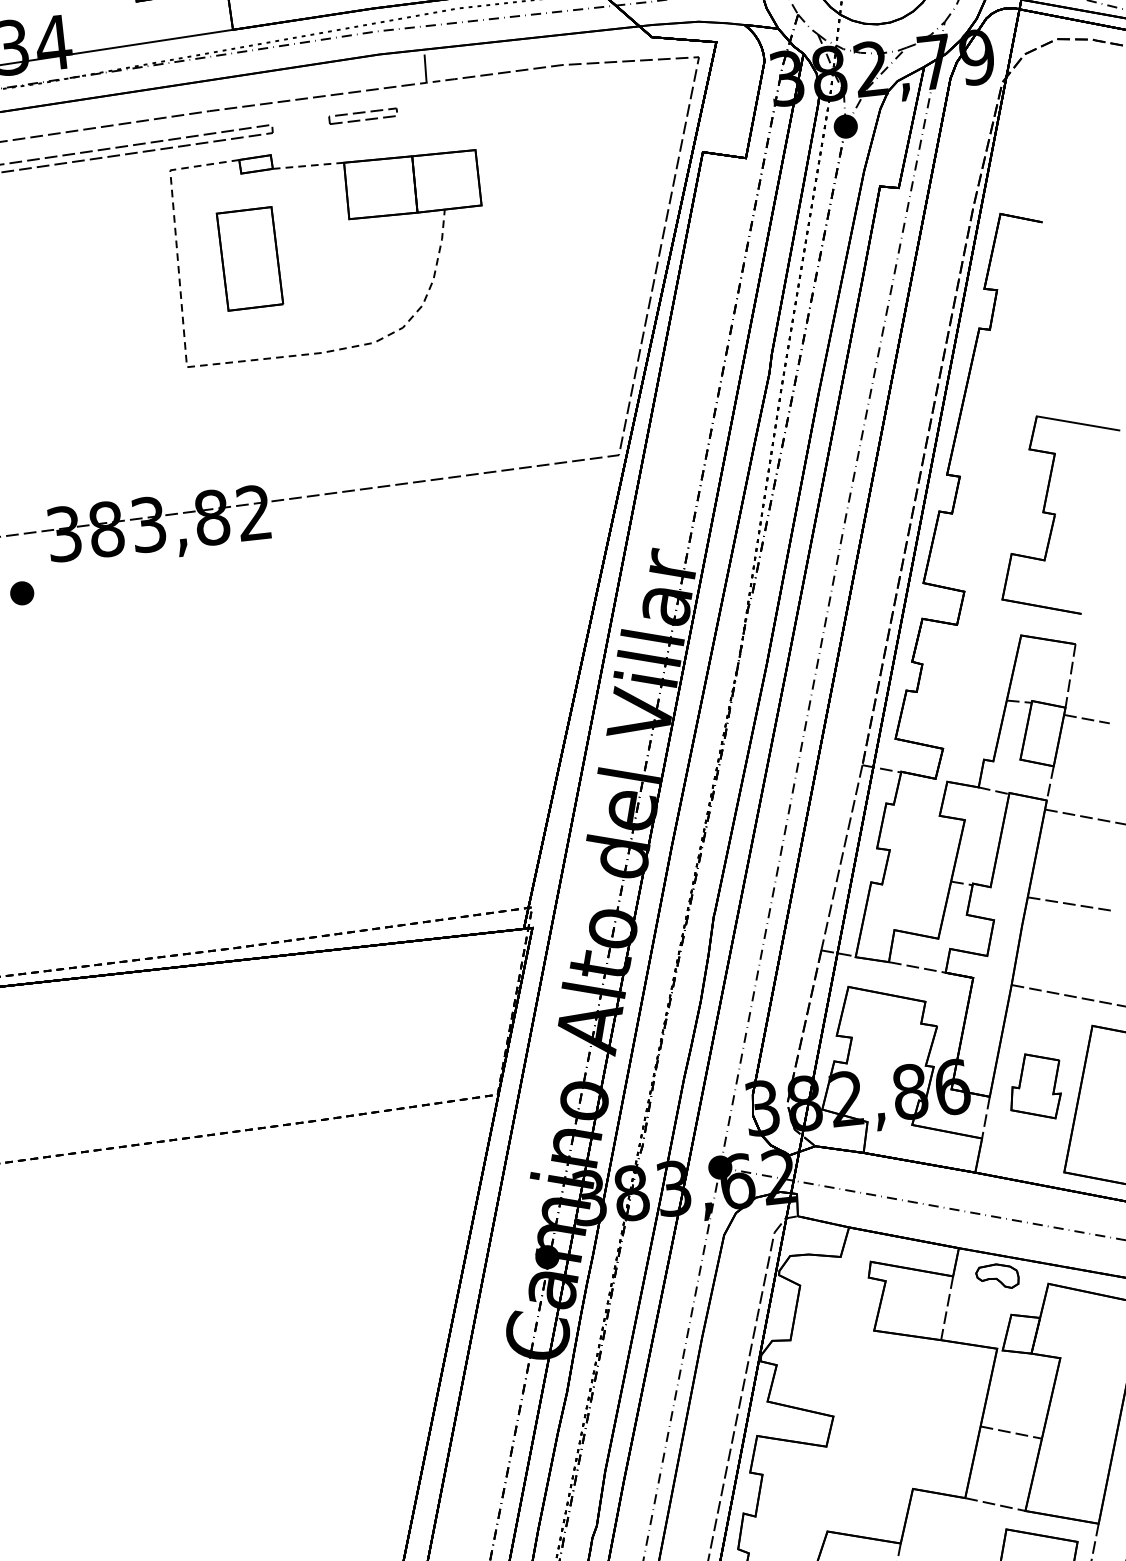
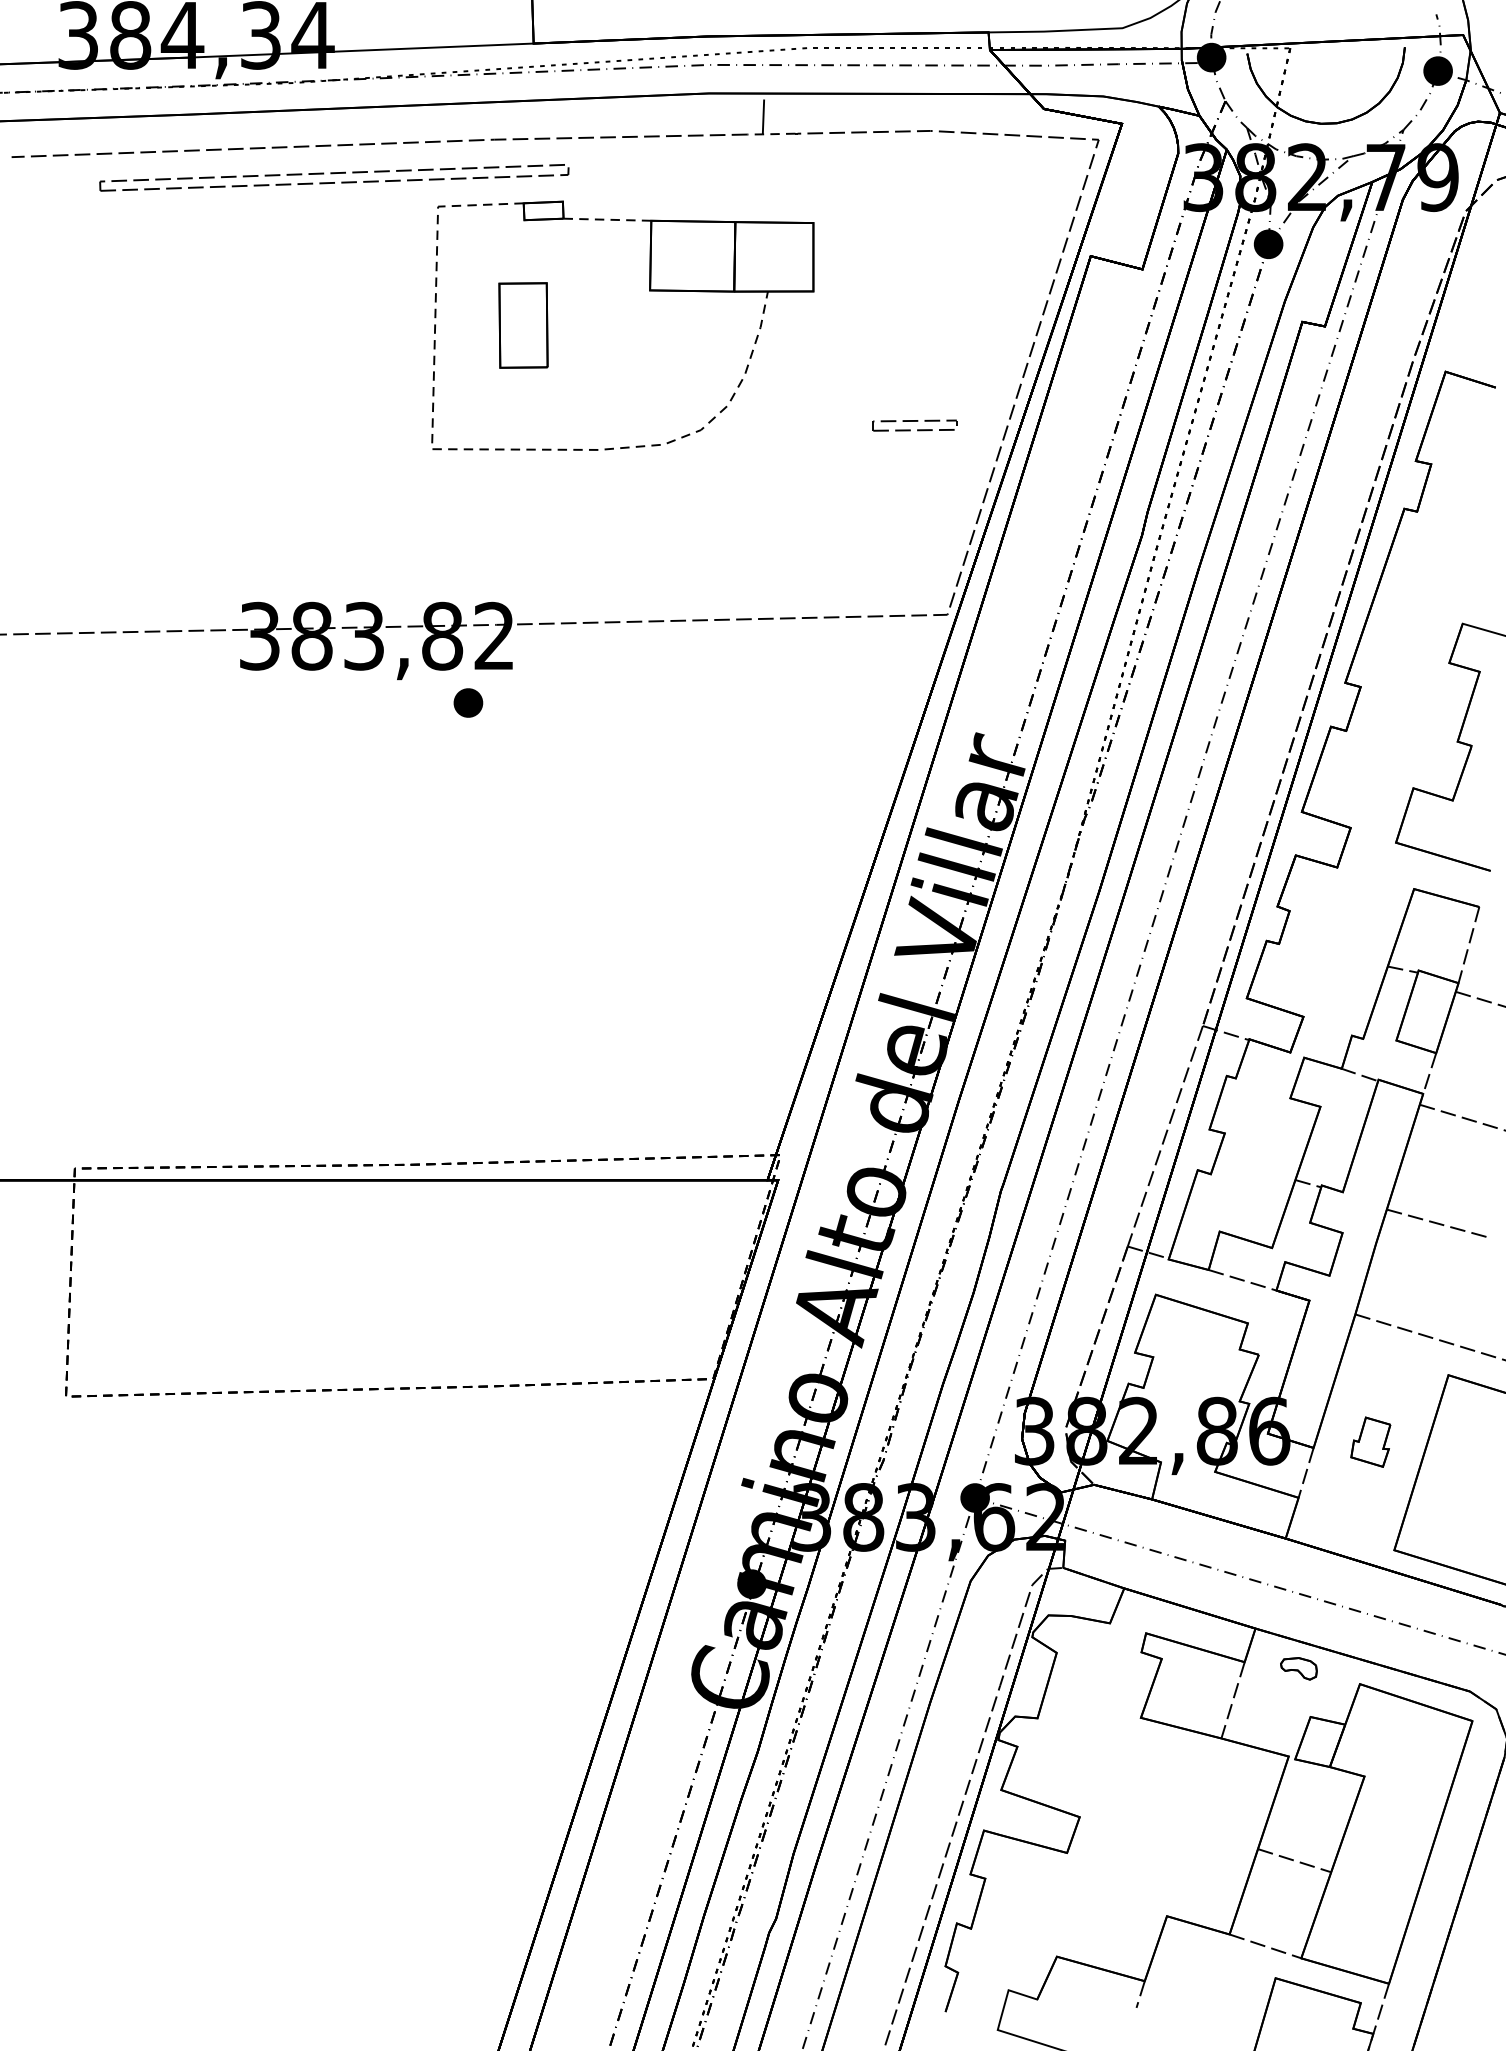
part: (362, 116) -> (914, 425), moved
part: (249, 258) -> (523, 325), size x0.7
part: (22, 592) -> (468, 702), moved
part: (1035, 1087) -> (1370, 1442), size x0.6
part: (997, 1276) -> (1298, 1668), size x0.7

